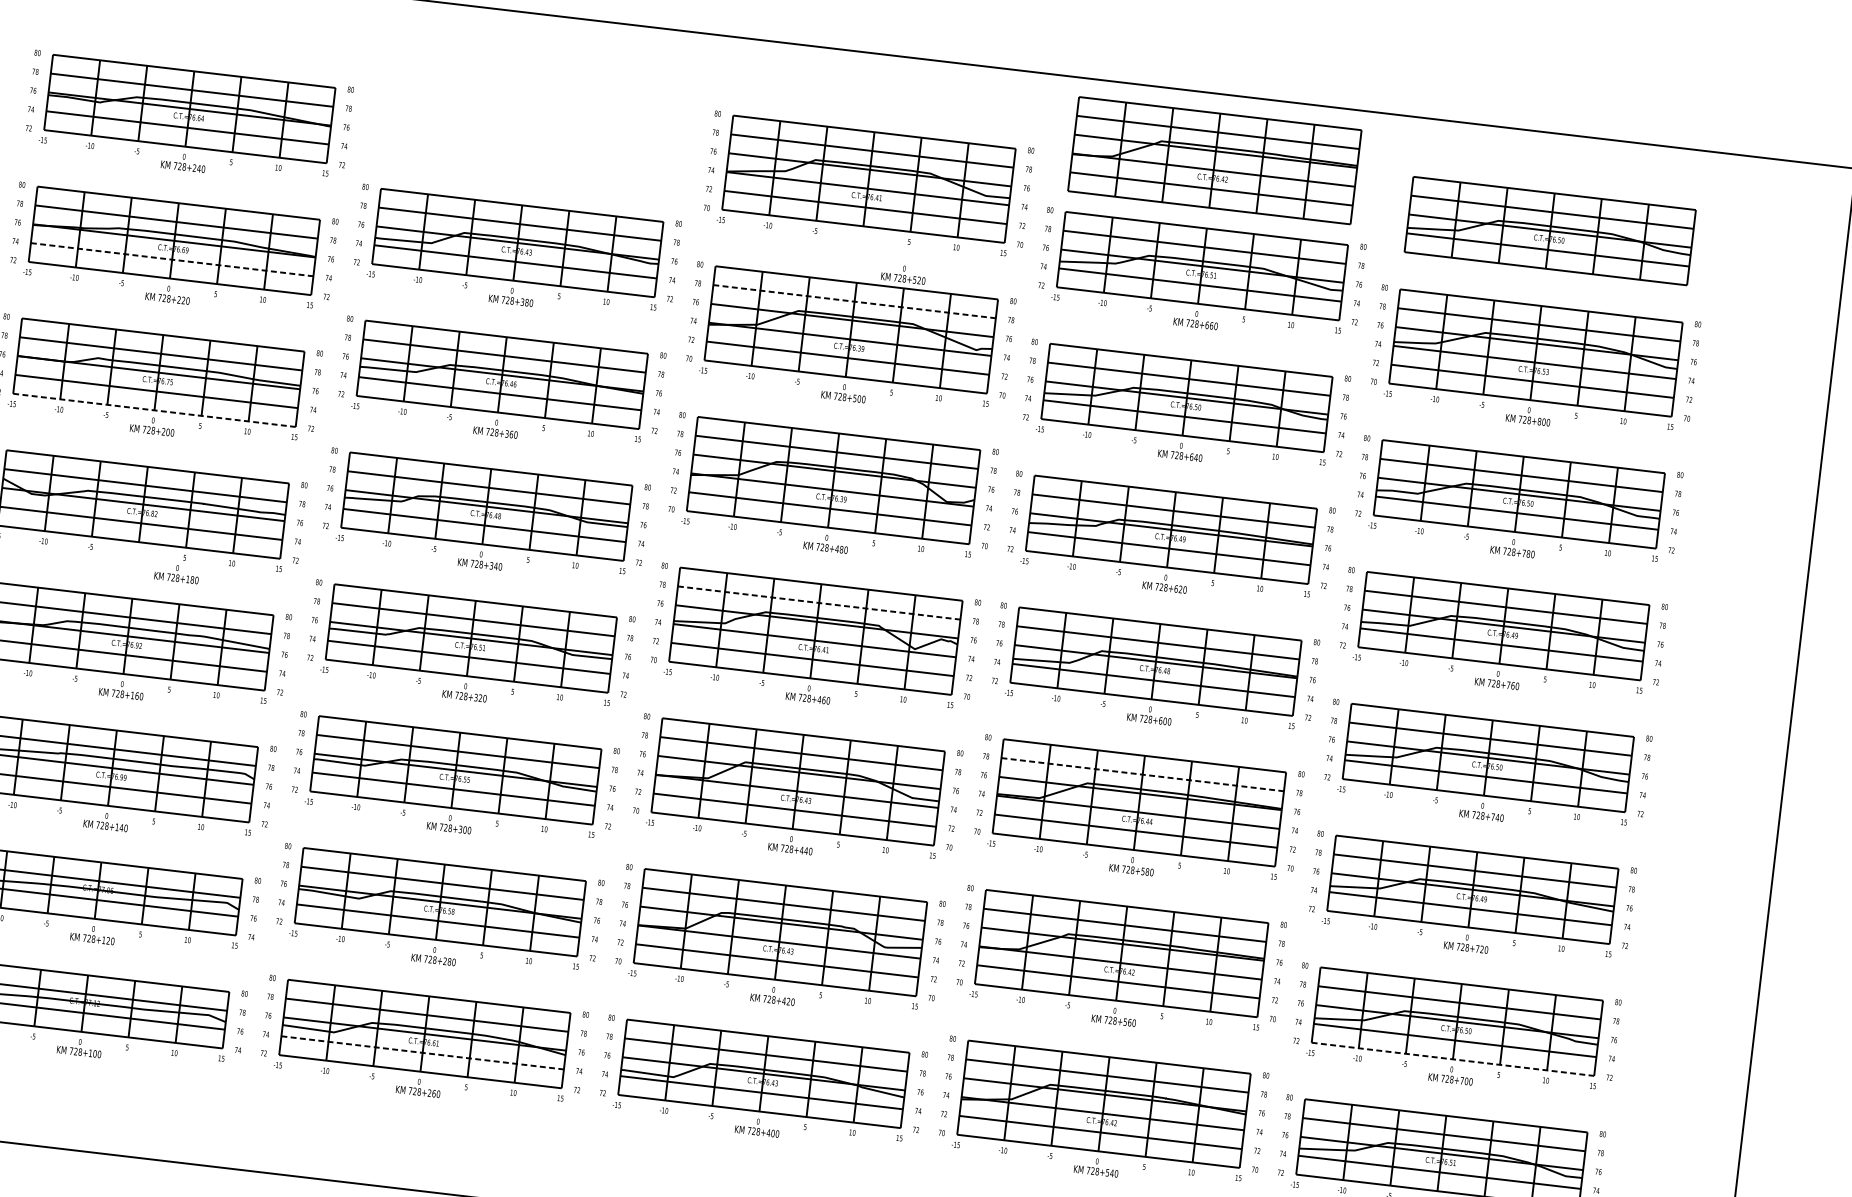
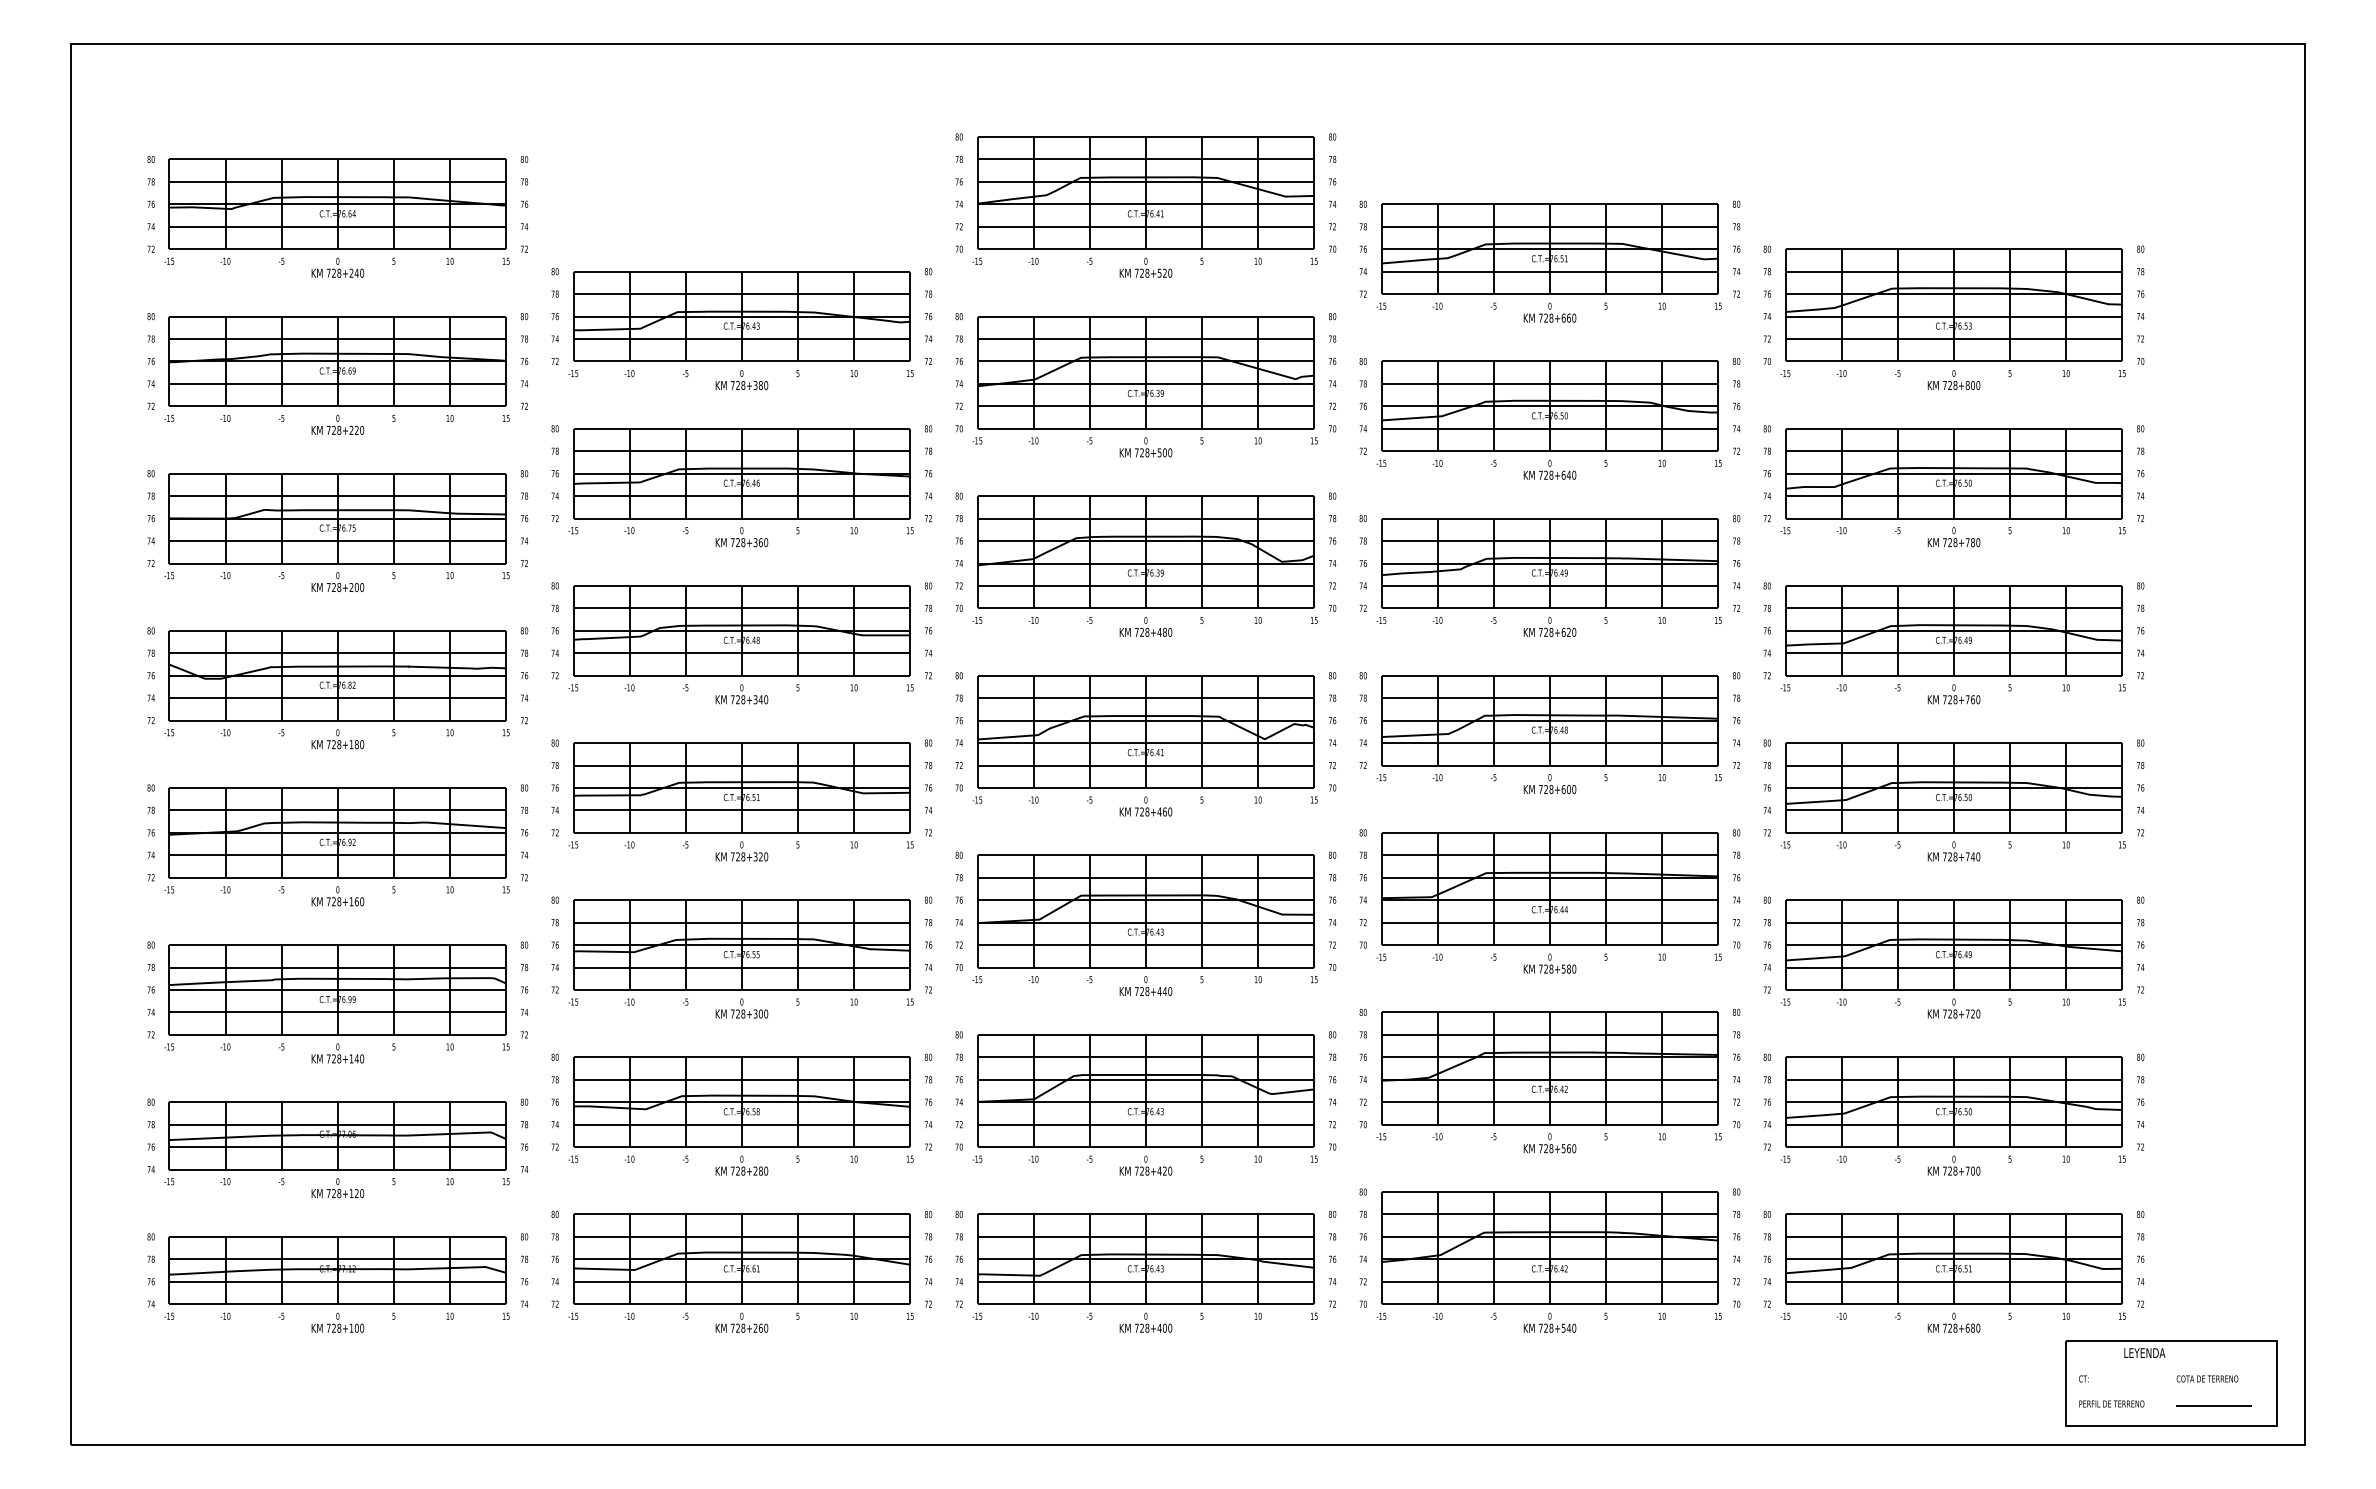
part: (1214, 160) -> (1549, 123), removed
part: (1549, 230) -> (1953, 159), removed
line: (172, 259) -> (338, 383), dashed -> solid
text: (903, 273) -> (1145, 267), moved
line: (855, 302) -> (1146, 339), dashed -> solid
line: (155, 410) -> (338, 563), dashed -> solid
text: (176, 573) -> (337, 739), moved
line: (819, 603) -> (1146, 698), dashed -> solid
line: (1143, 774) -> (1550, 855), dashed -> solid
line: (423, 1052) -> (742, 1281), dashed -> solid
line: (1453, 1059) -> (1954, 1147), dashed -> solid

